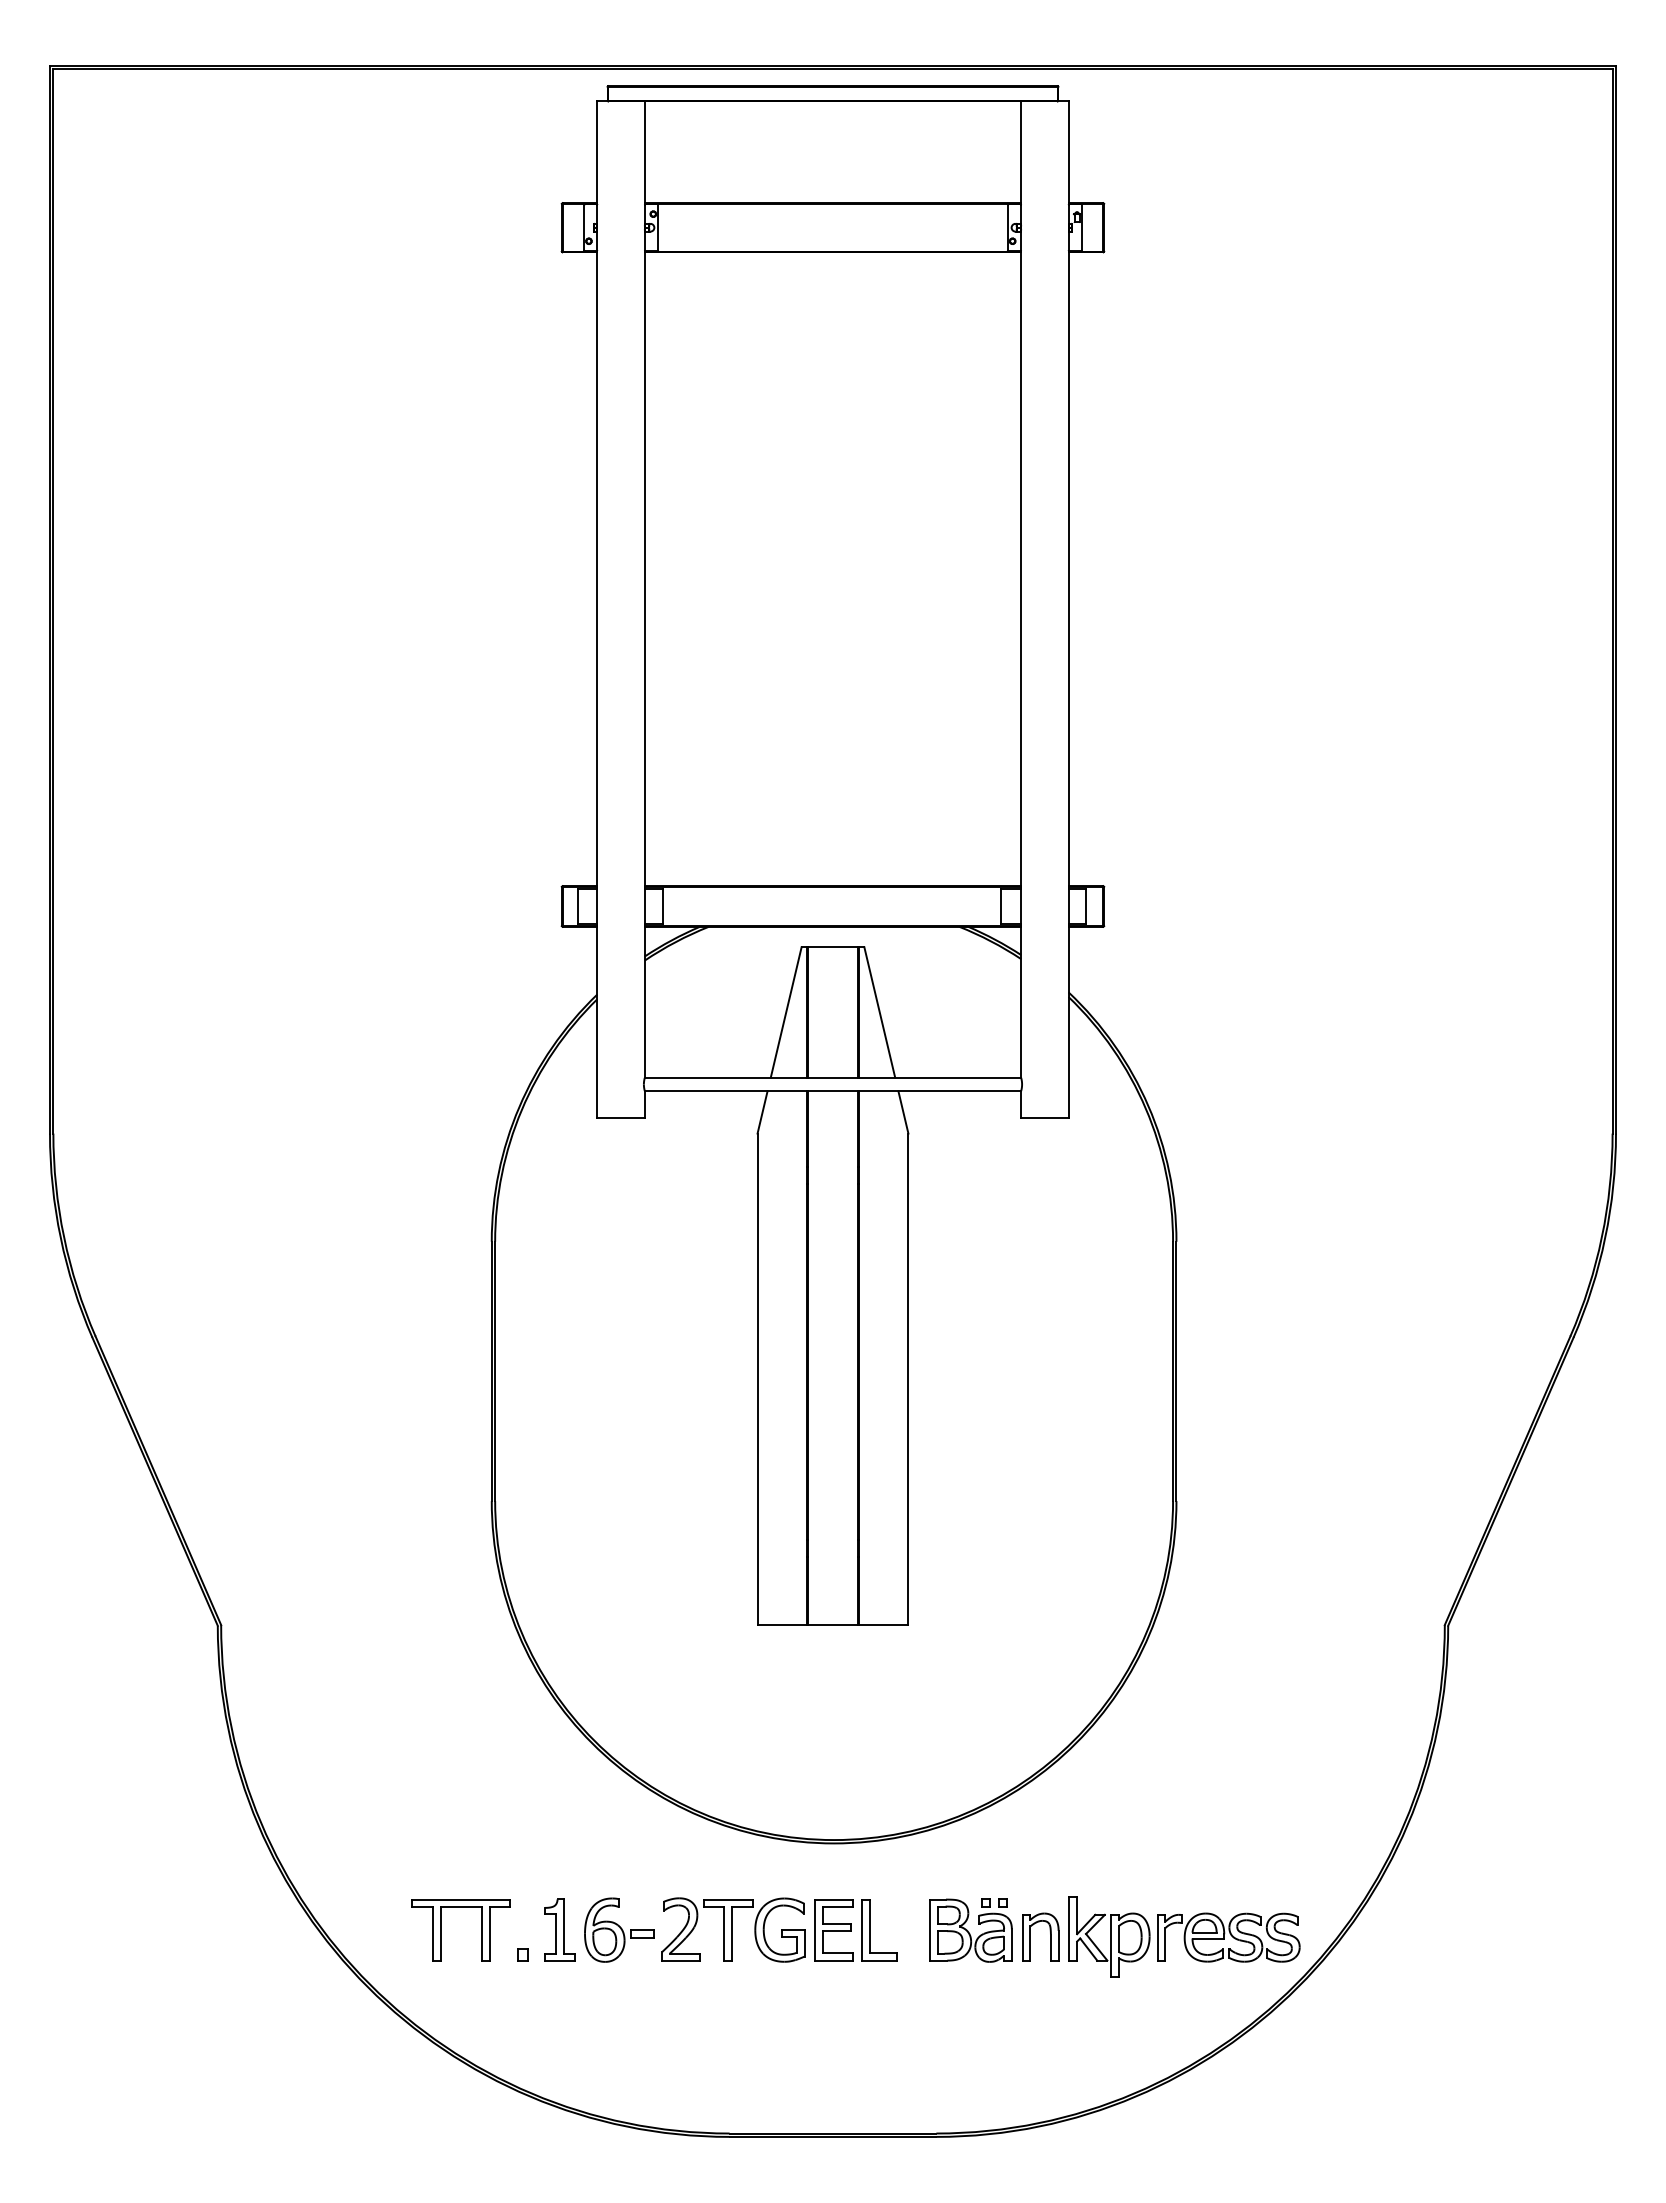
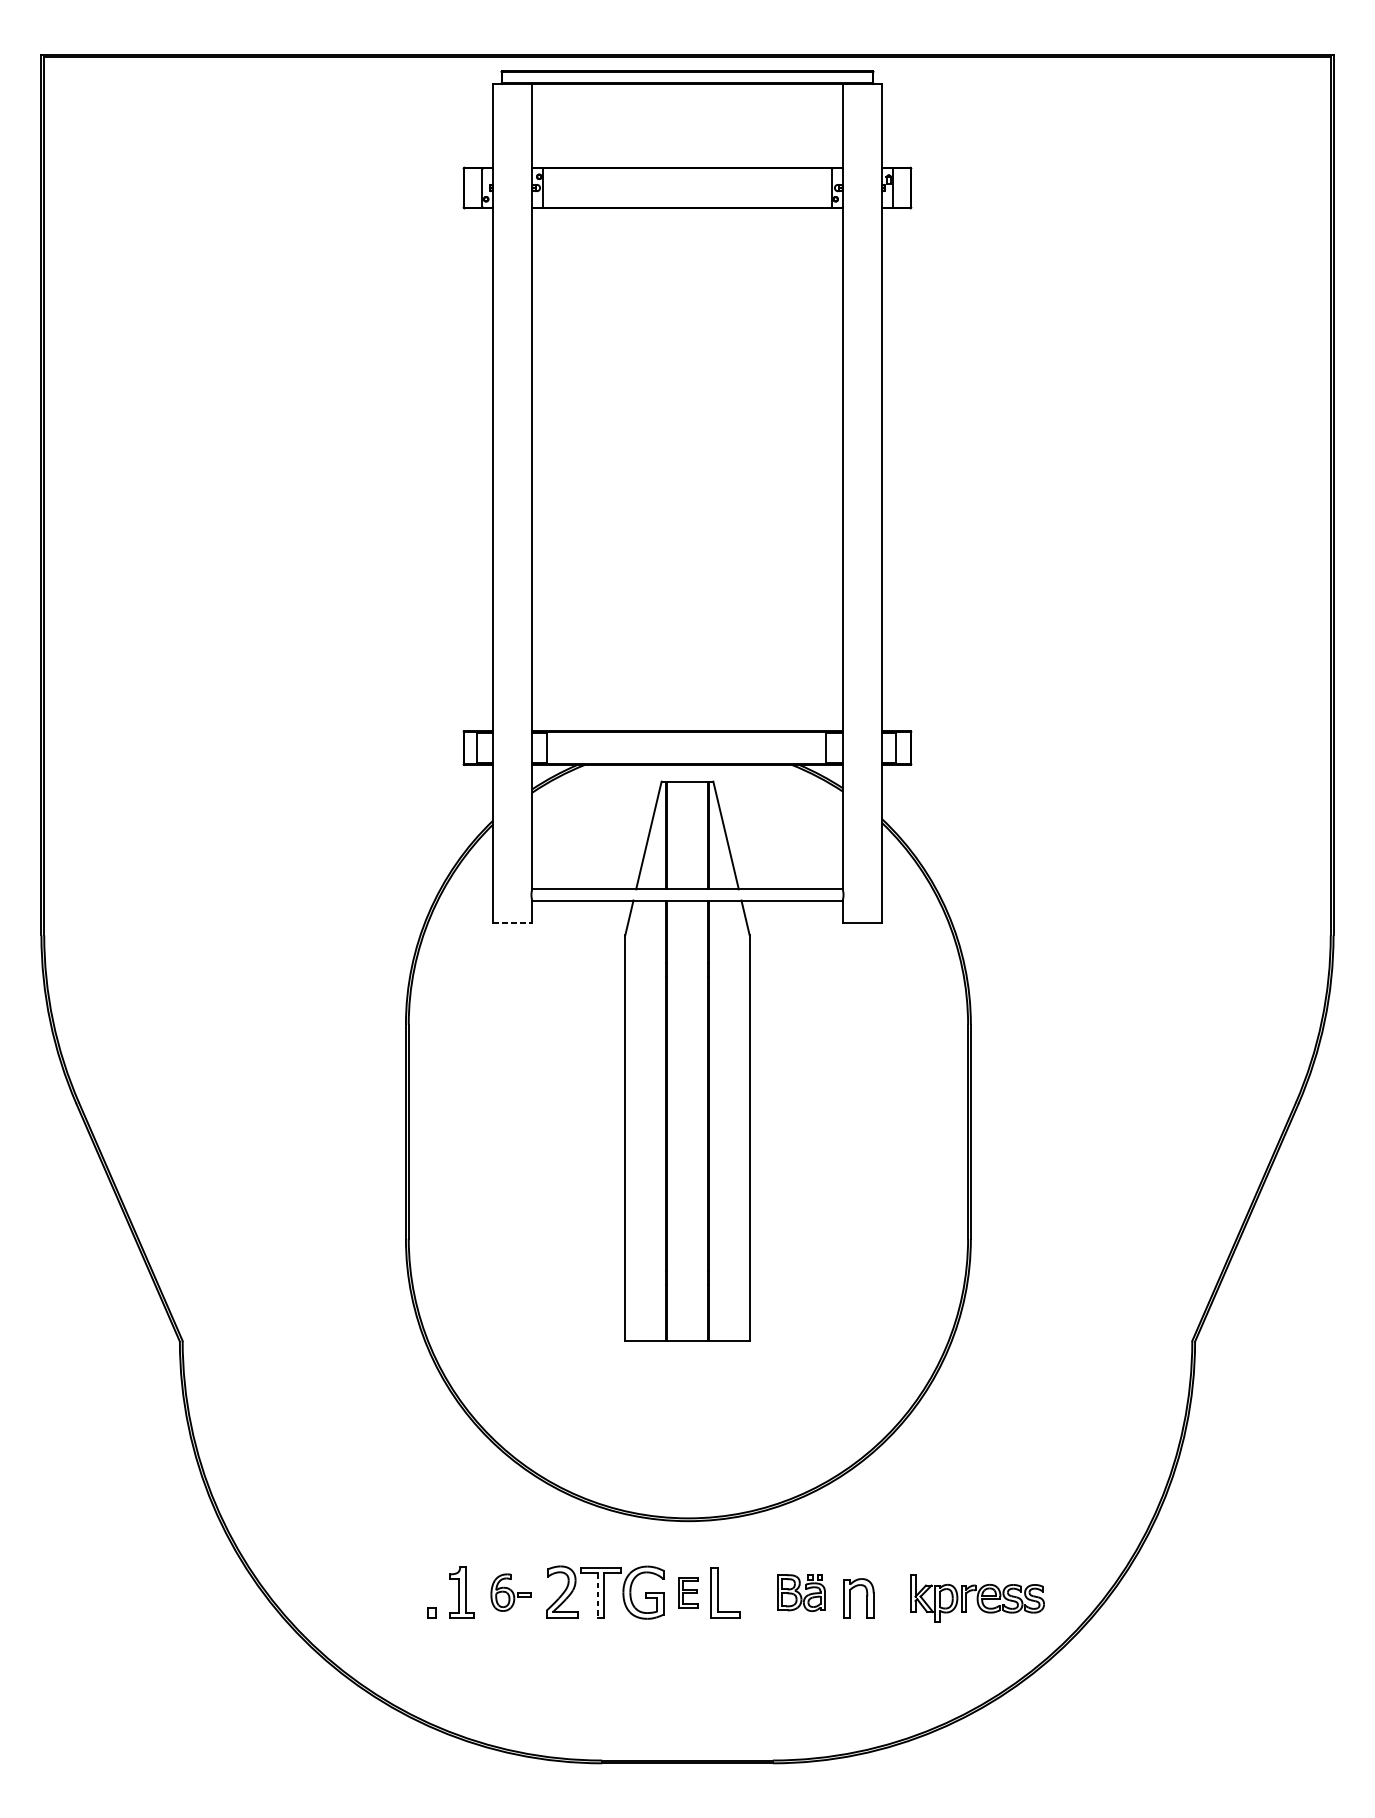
line: (621, 1118) -> (512, 923), solid -> dashed
part: (619, 1929) -> (511, 1592), size x0.7
part: (441, 1930) -> (364, 1593), removed
part: (833, 1930) -> (687, 1593), size x0.6
part: (970, 1930) -> (800, 1593), size x0.7
line: (724, 1933) -> (597, 1595), solid -> dashed
part: (1184, 1936) -> (977, 1597), size x0.7

